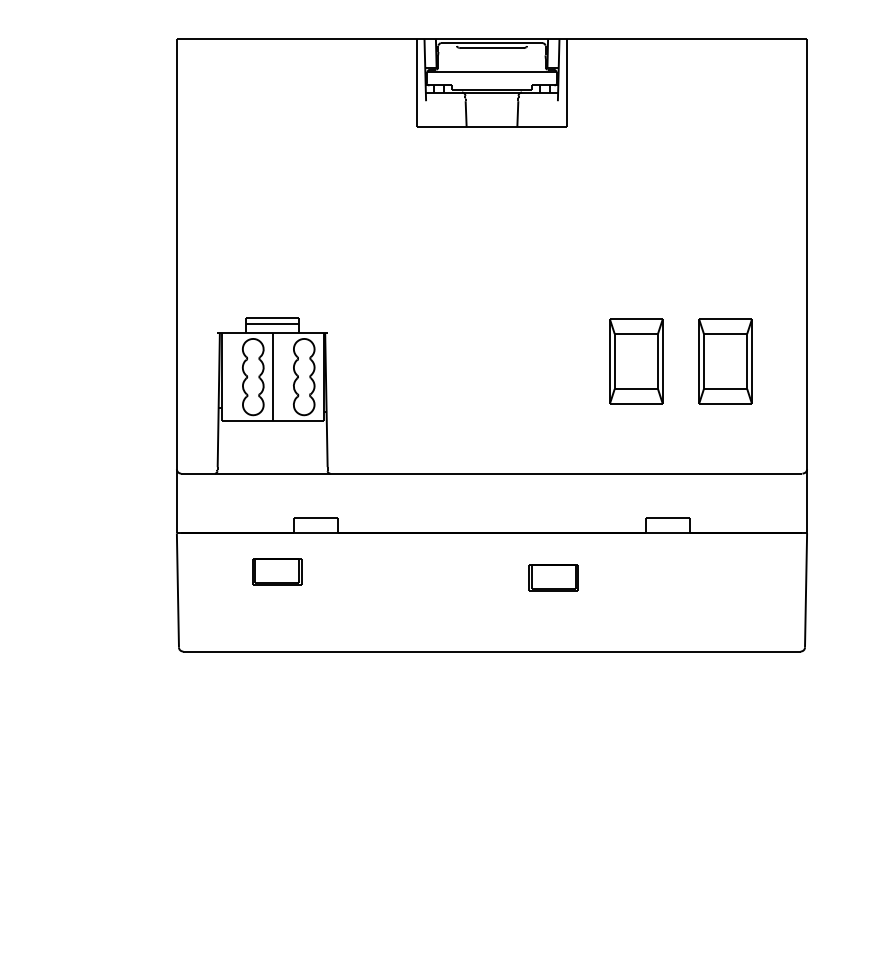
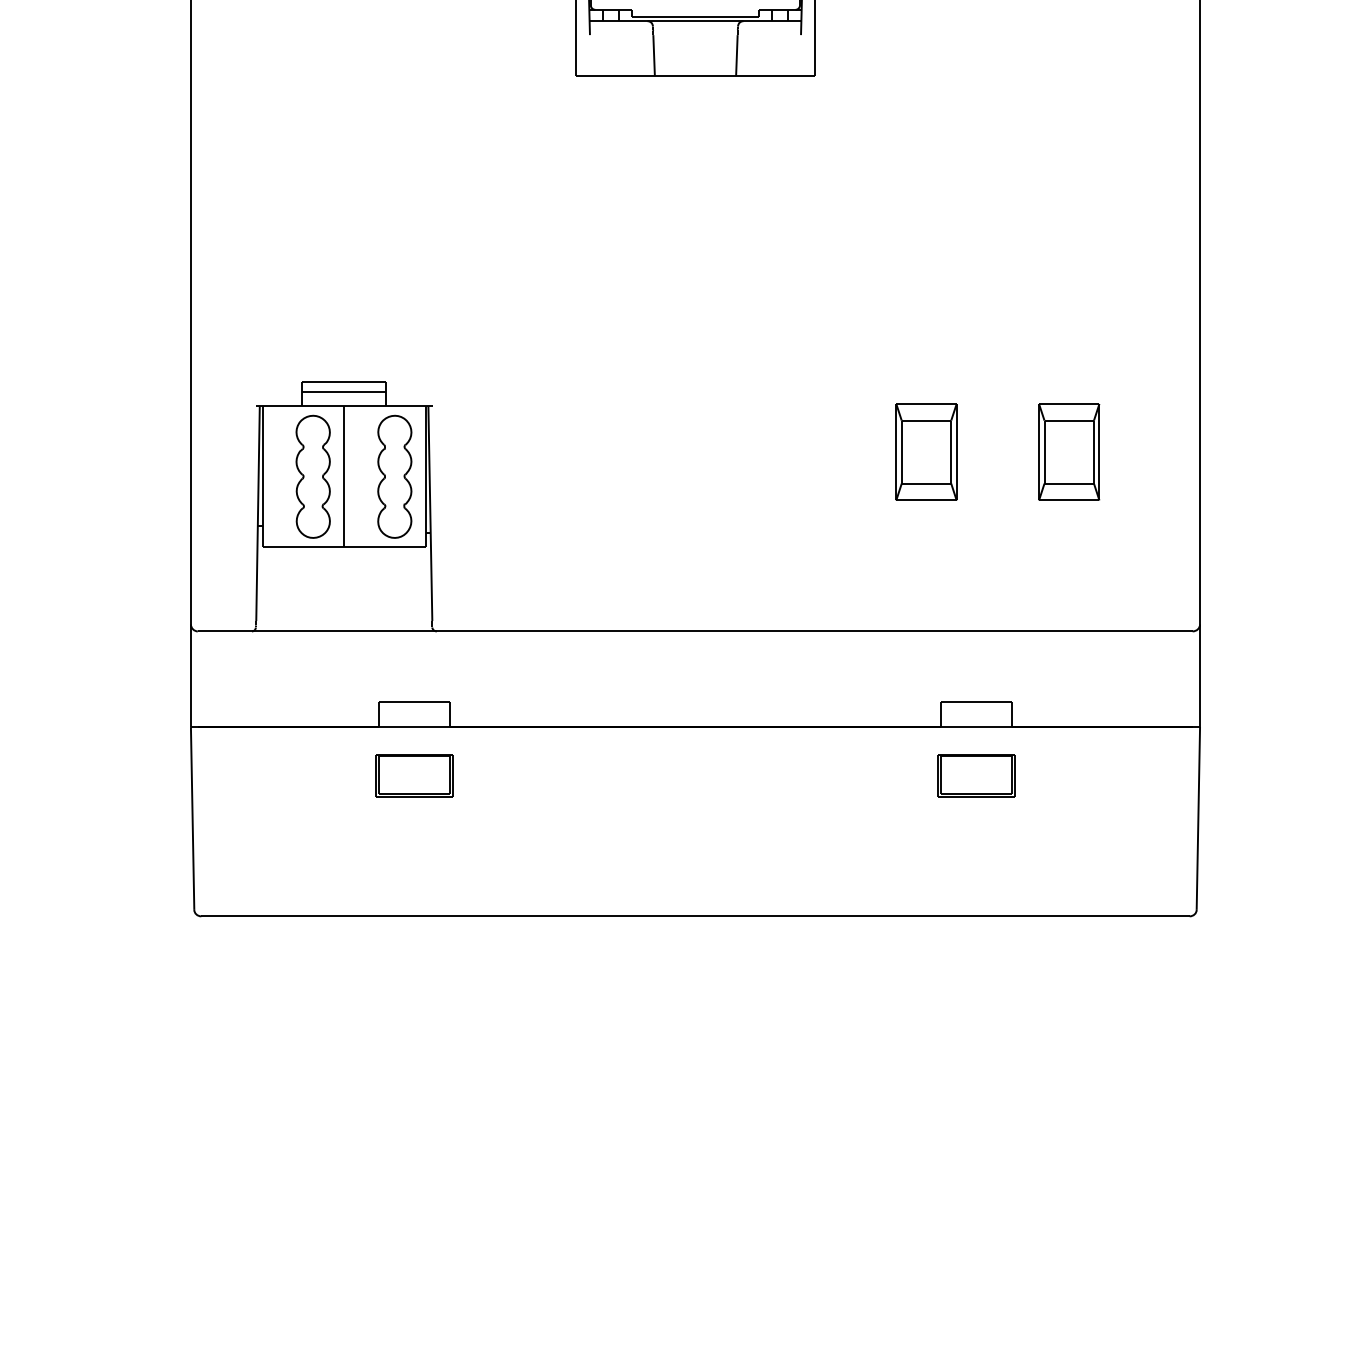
part: (635, 361) -> (925, 451), size x0.71
part: (724, 361) -> (1067, 451), size x0.71
part: (277, 571) -> (414, 775), moved
part: (553, 577) -> (976, 775), moved

